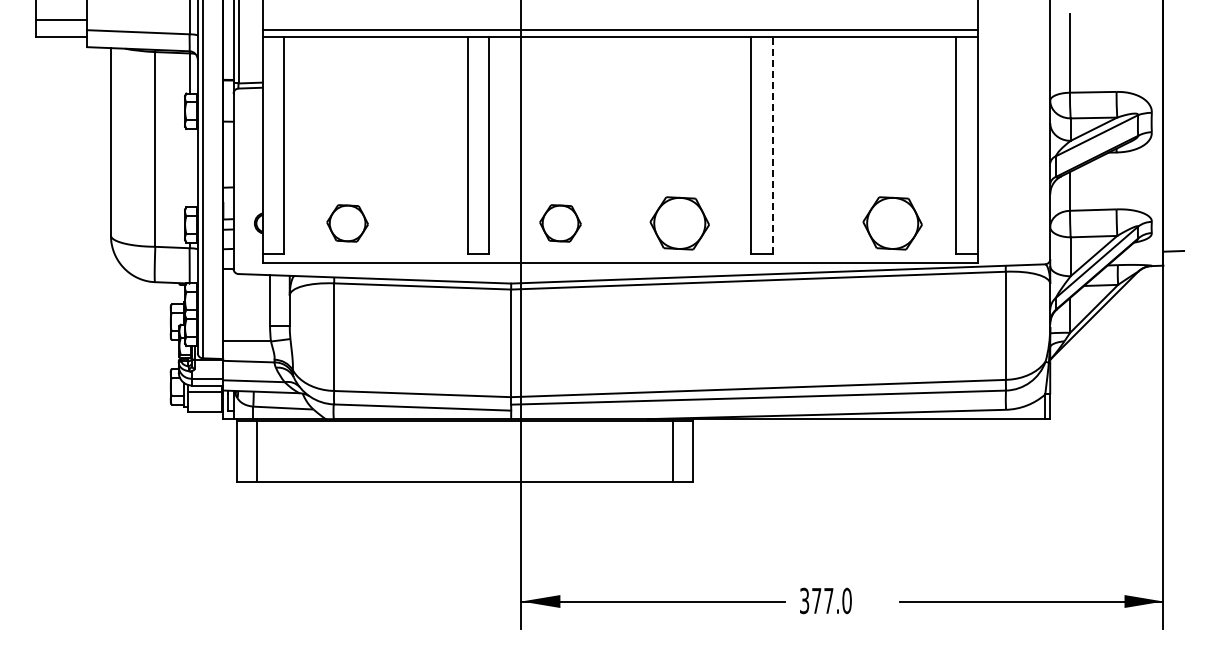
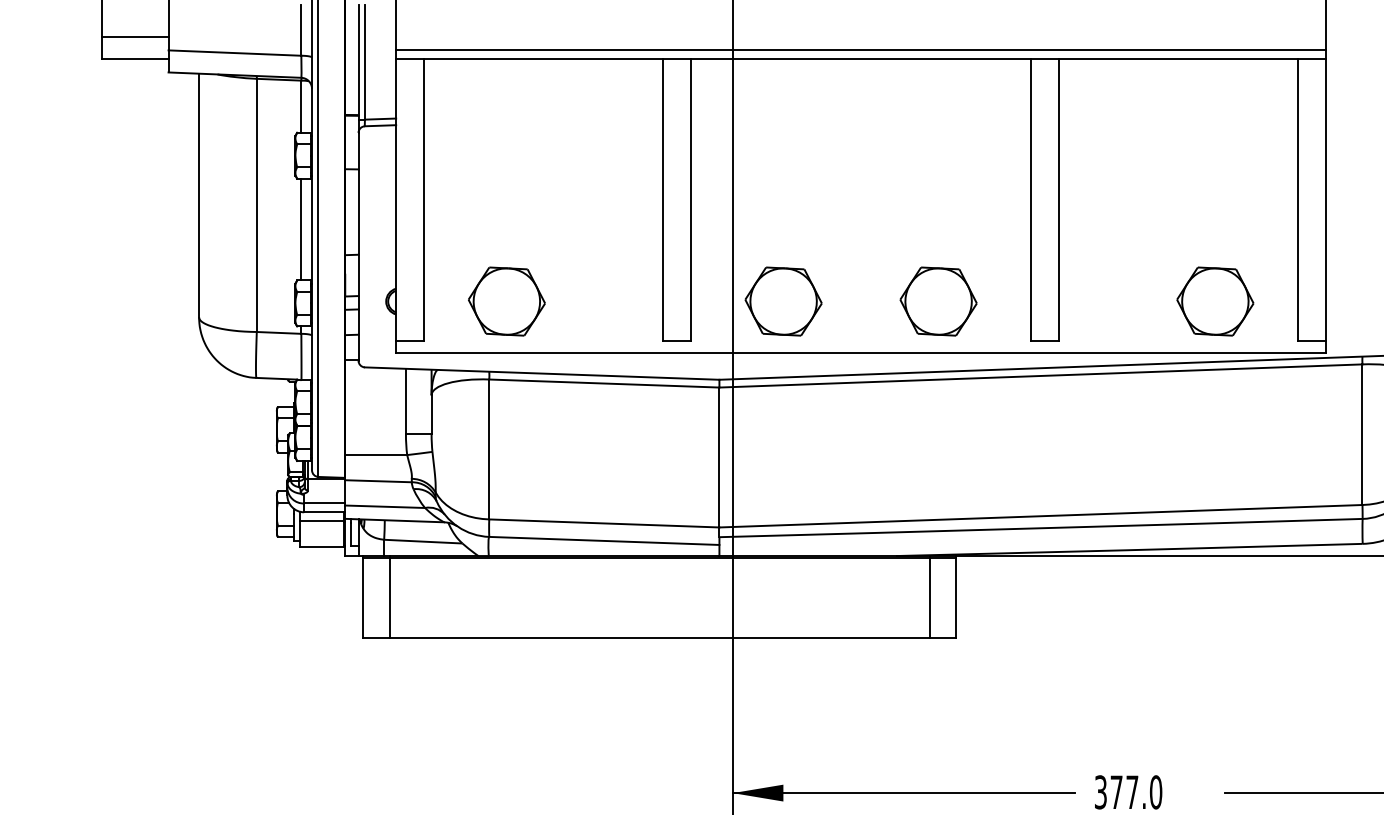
line: (772, 145) -> (1059, 200), dashed -> solid
line: (189, 167) -> (301, 228), added
part: (347, 223) -> (506, 301), size x1.43
part: (560, 223) -> (783, 301), size x1.43

